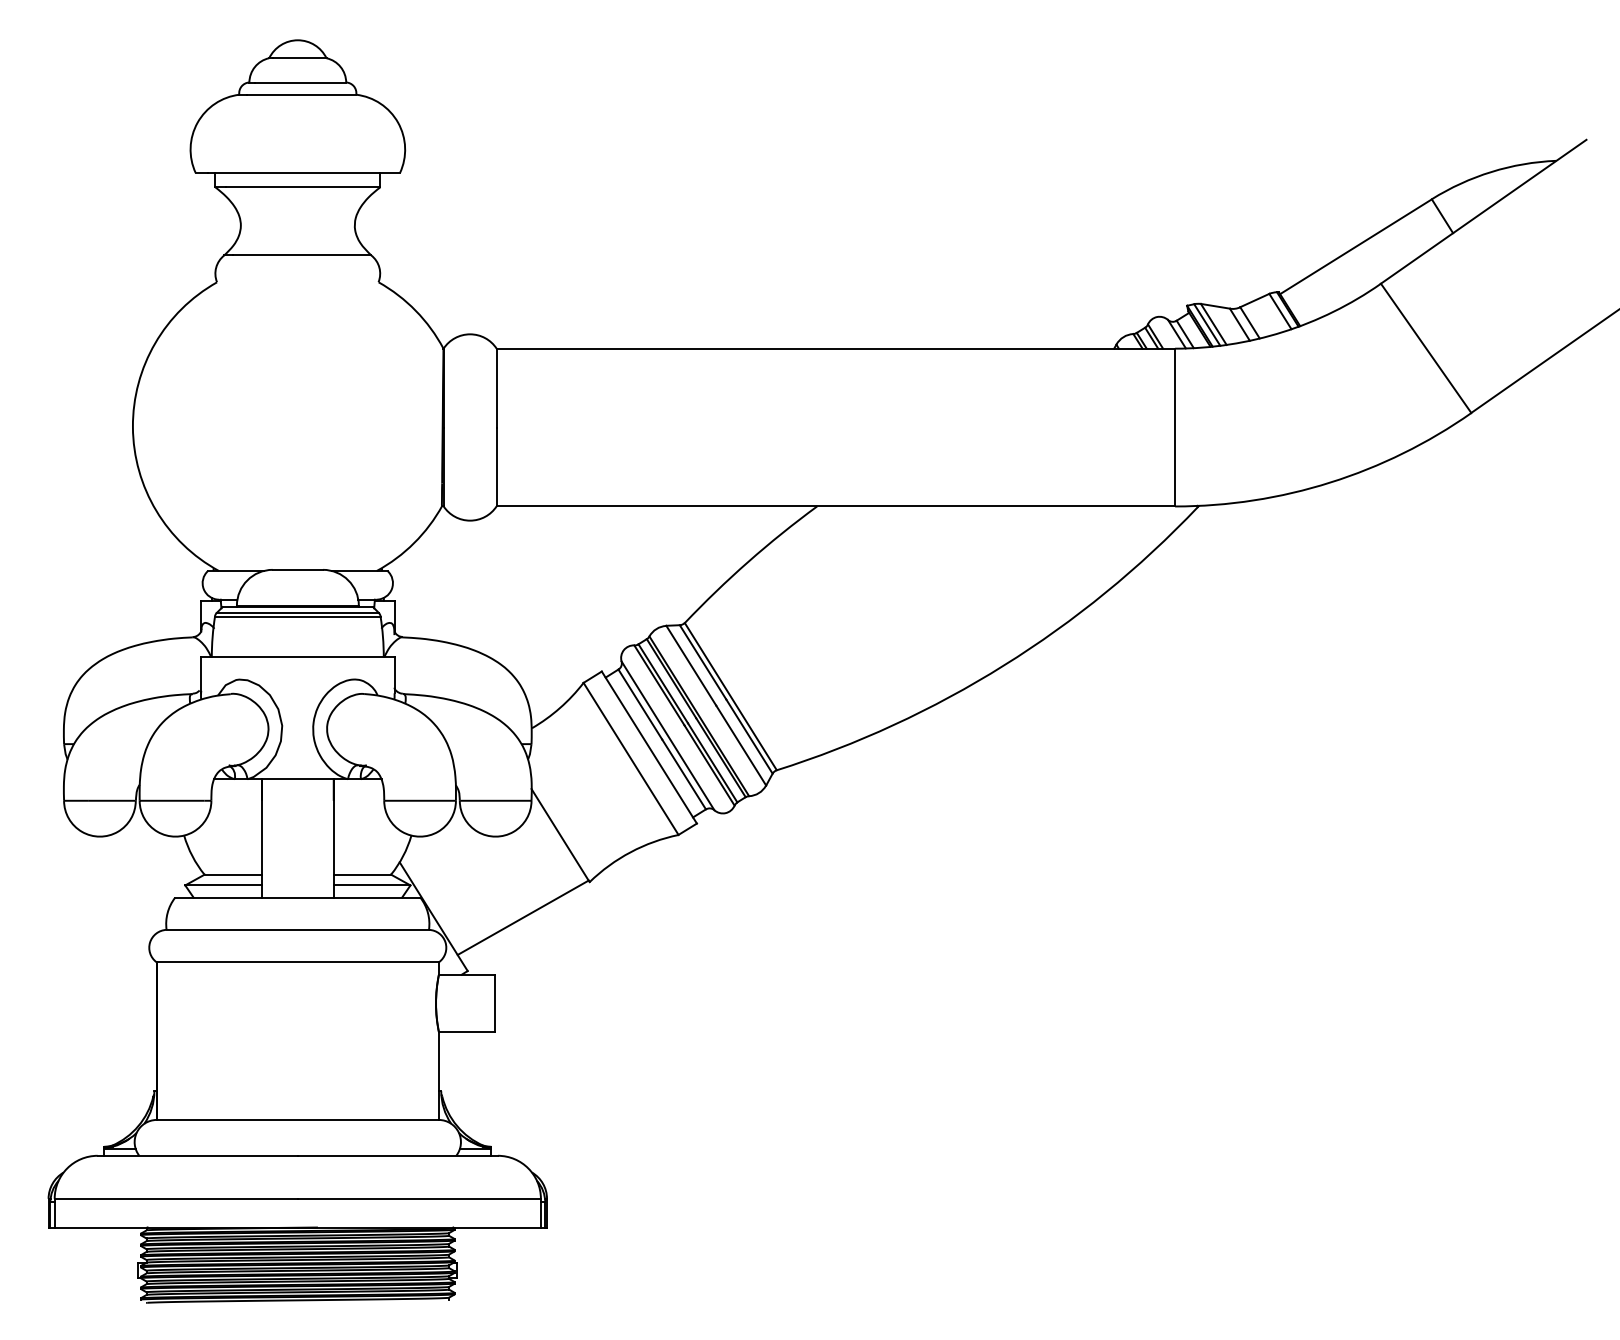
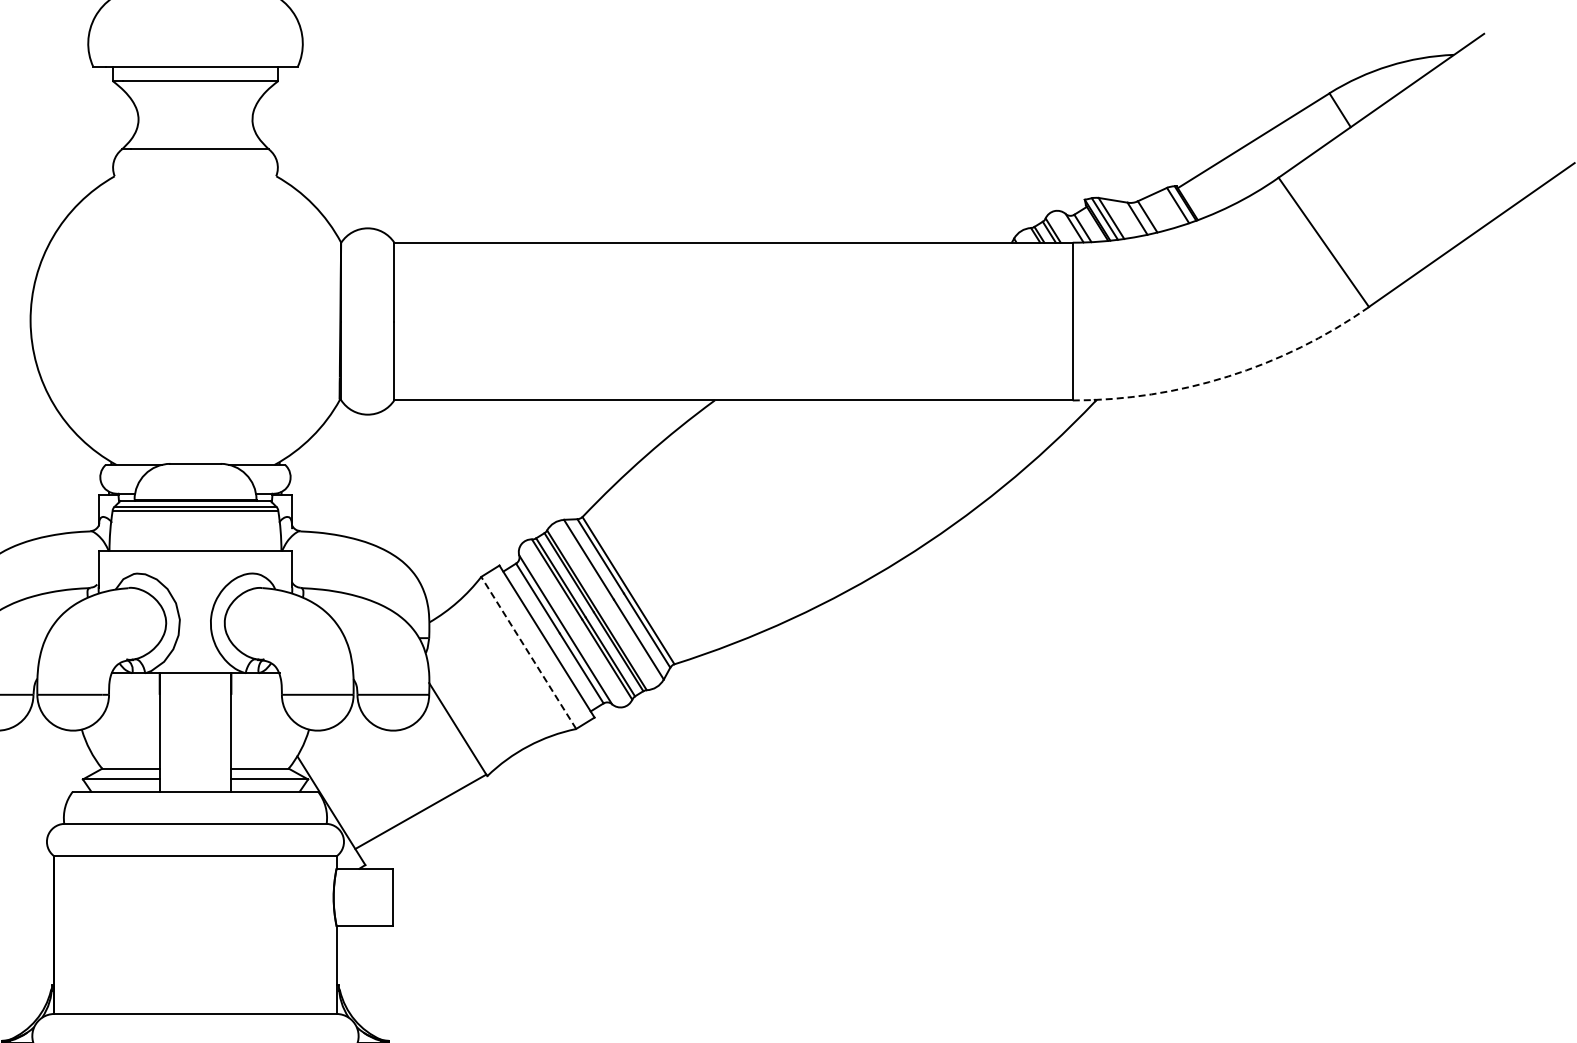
arc: (1330, 482) -> (1228, 376), solid -> dashed
line: (631, 758) -> (529, 652), solid -> dashed

